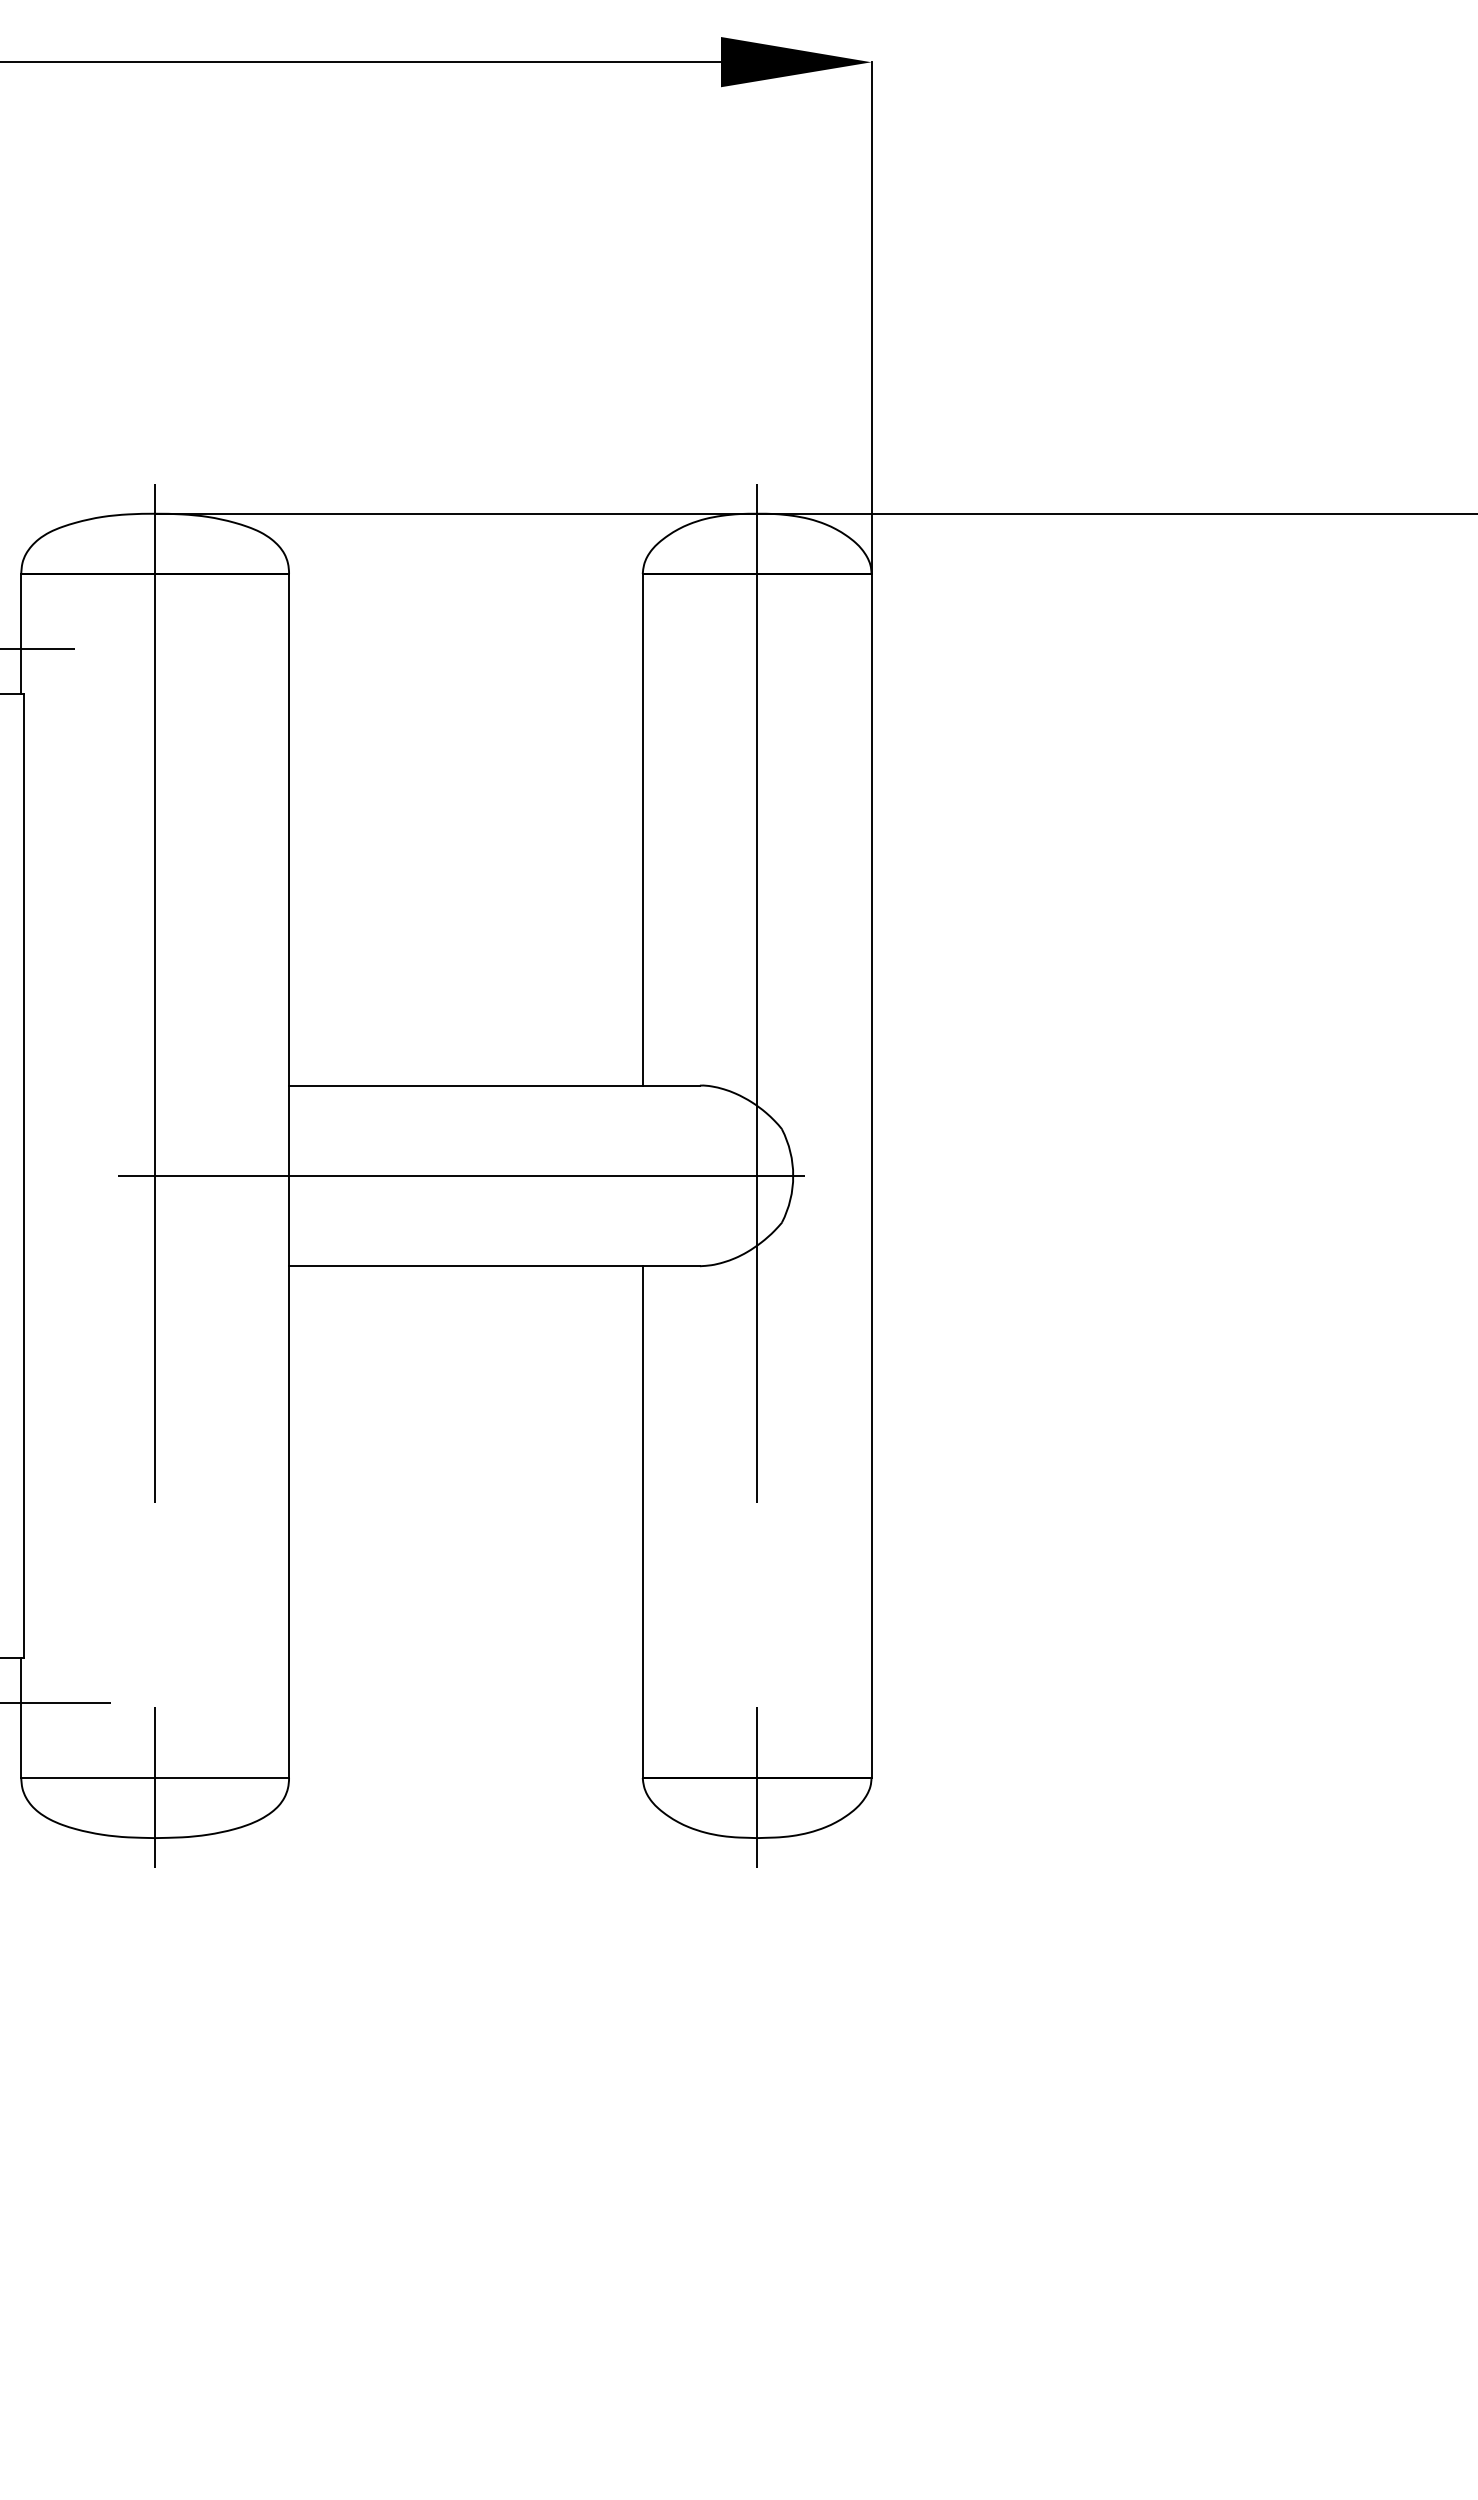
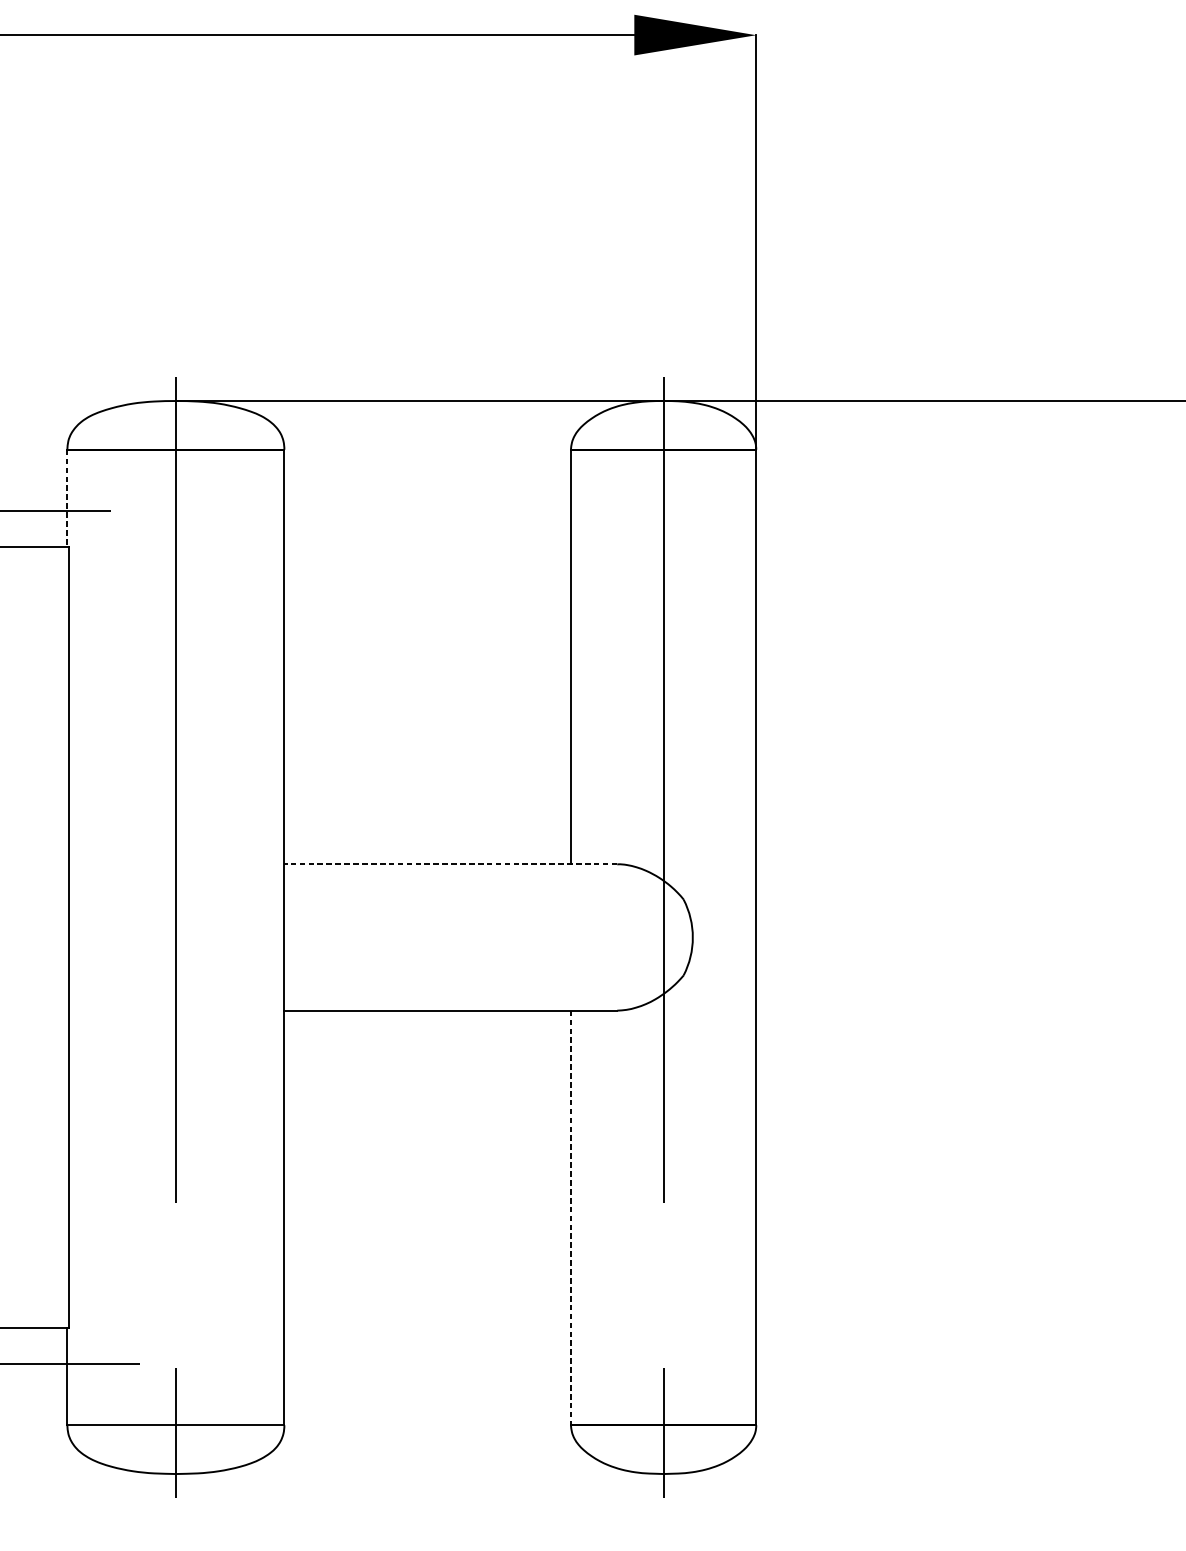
line: (21, 634) -> (67, 498), solid -> dashed
line: (494, 1085) -> (450, 864), solid -> dashed
line: (461, 1175) -> (424, 937), removed
line: (642, 1522) -> (570, 1218), solid -> dashed

